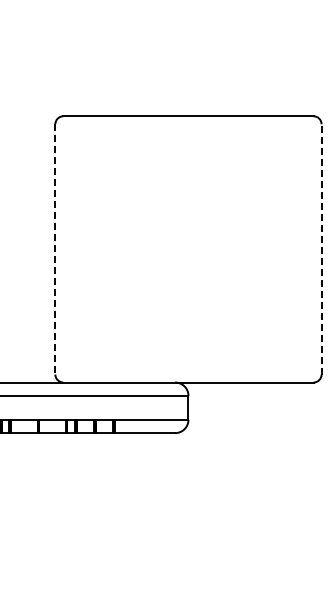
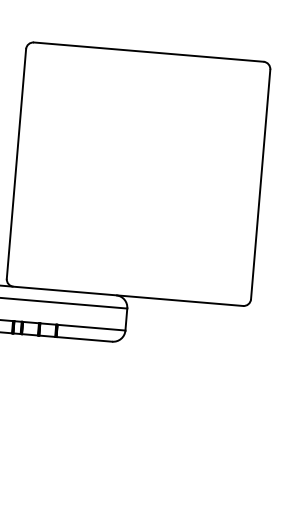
line: (321, 248) -> (260, 183), dashed -> solid
line: (55, 249) -> (16, 164), dashed -> solid

